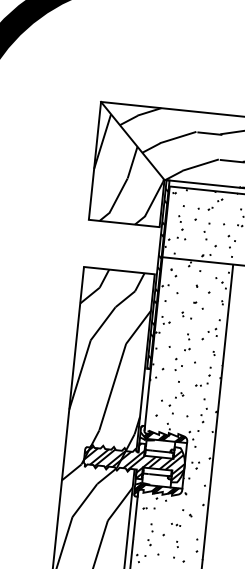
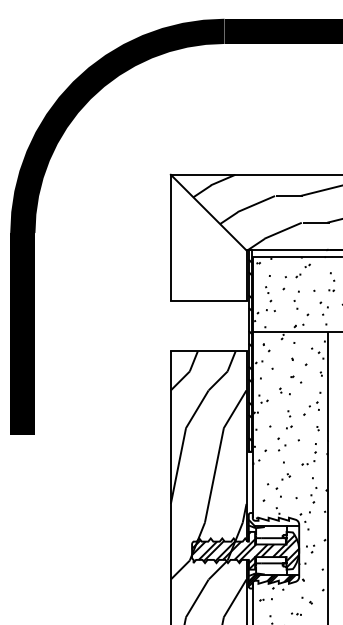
hatch: (128, 169) -> (207, 243), removed
hatch: (162, 434) -> (272, 519), removed

